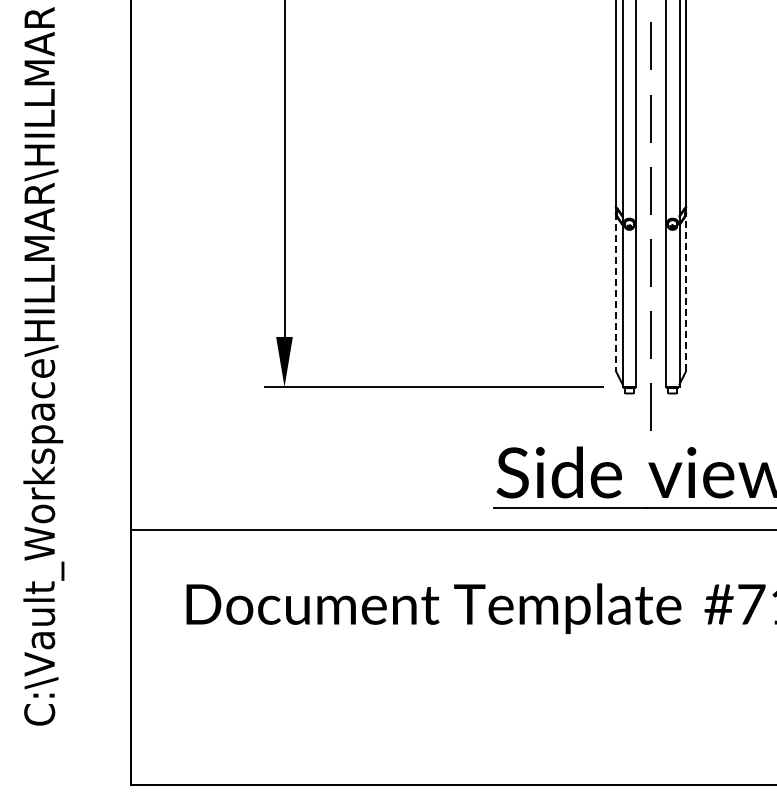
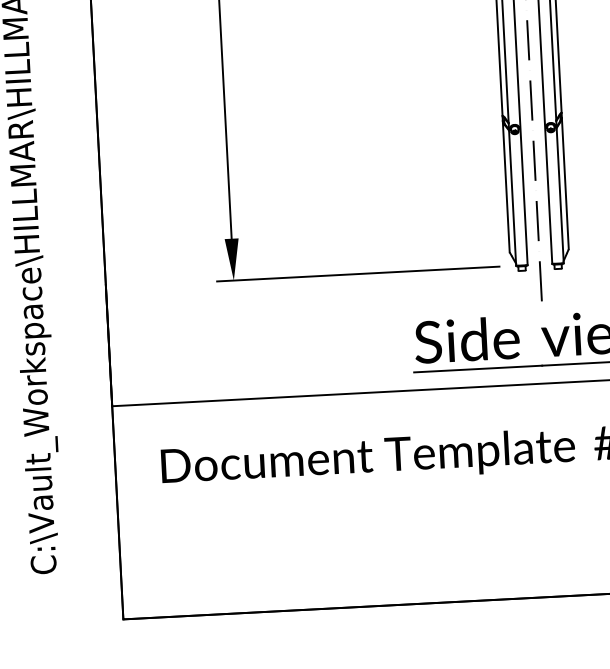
line: (615, 291) -> (506, 186), dashed -> solid
line: (686, 291) -> (565, 183), dashed -> solid

